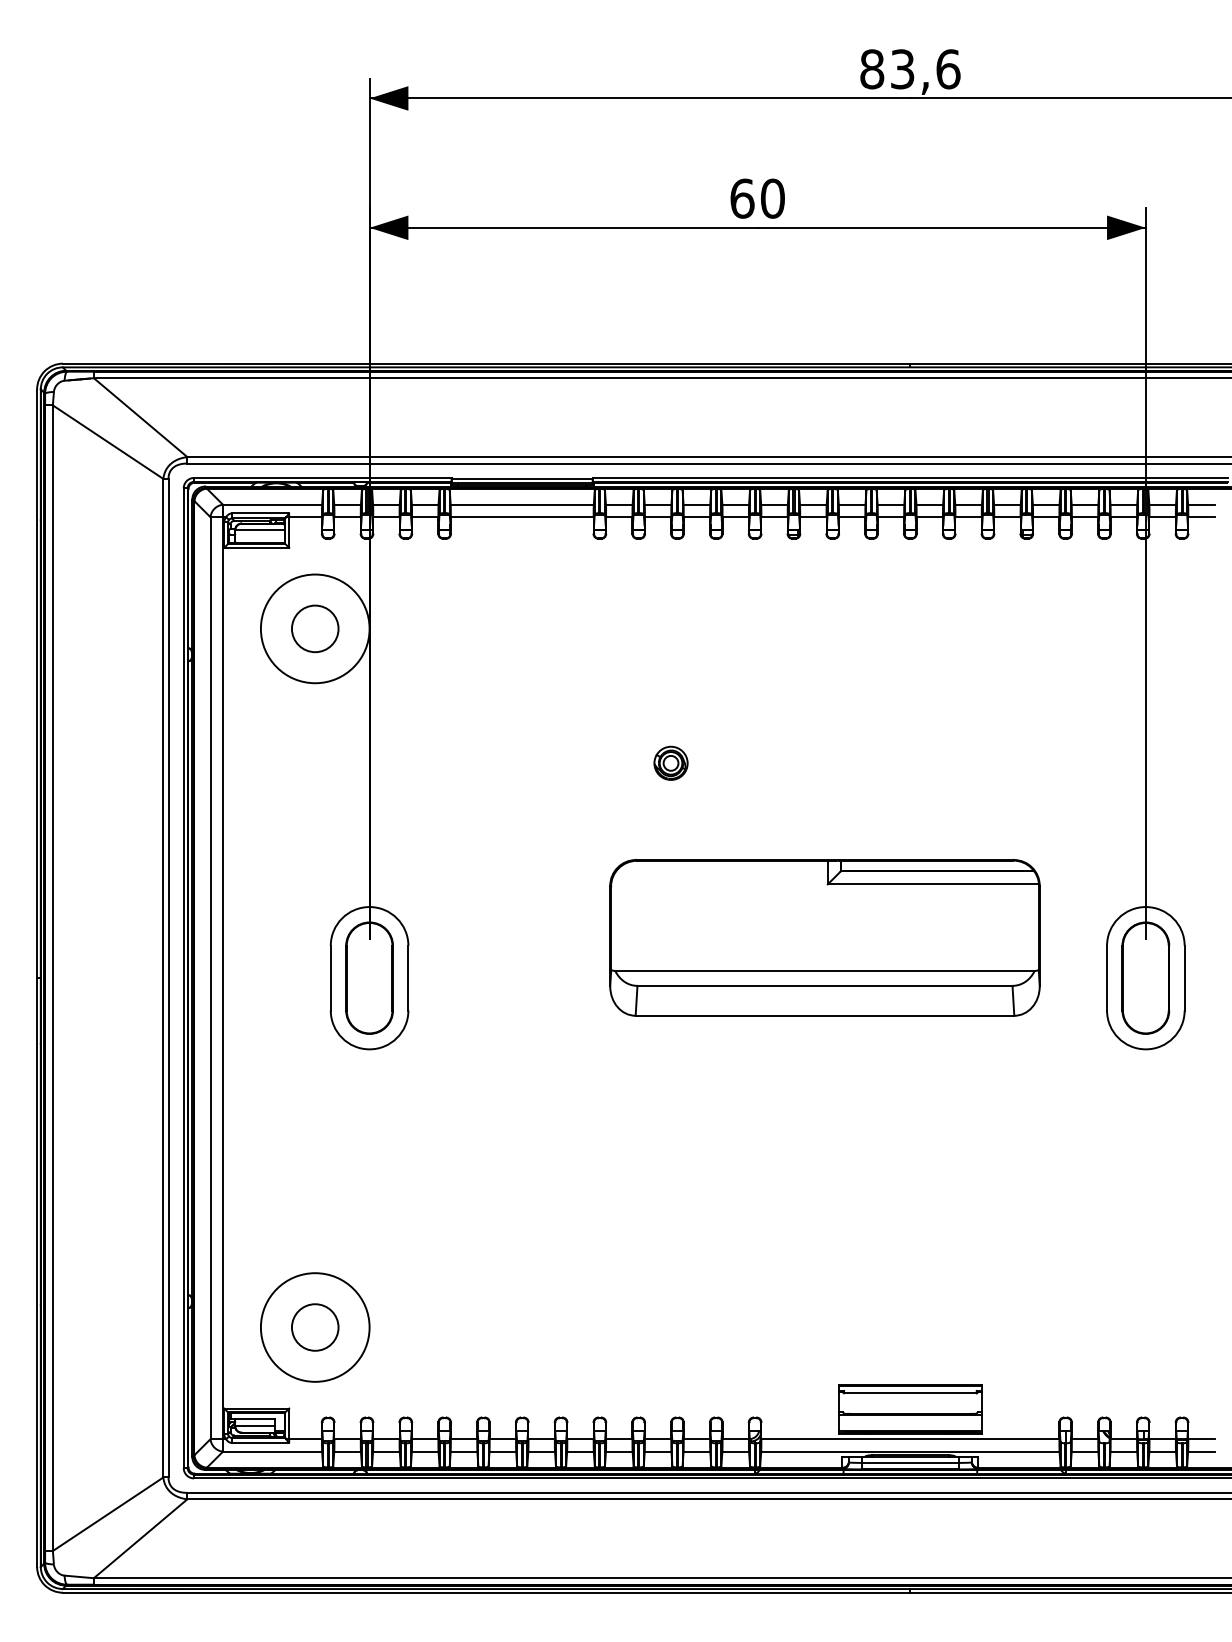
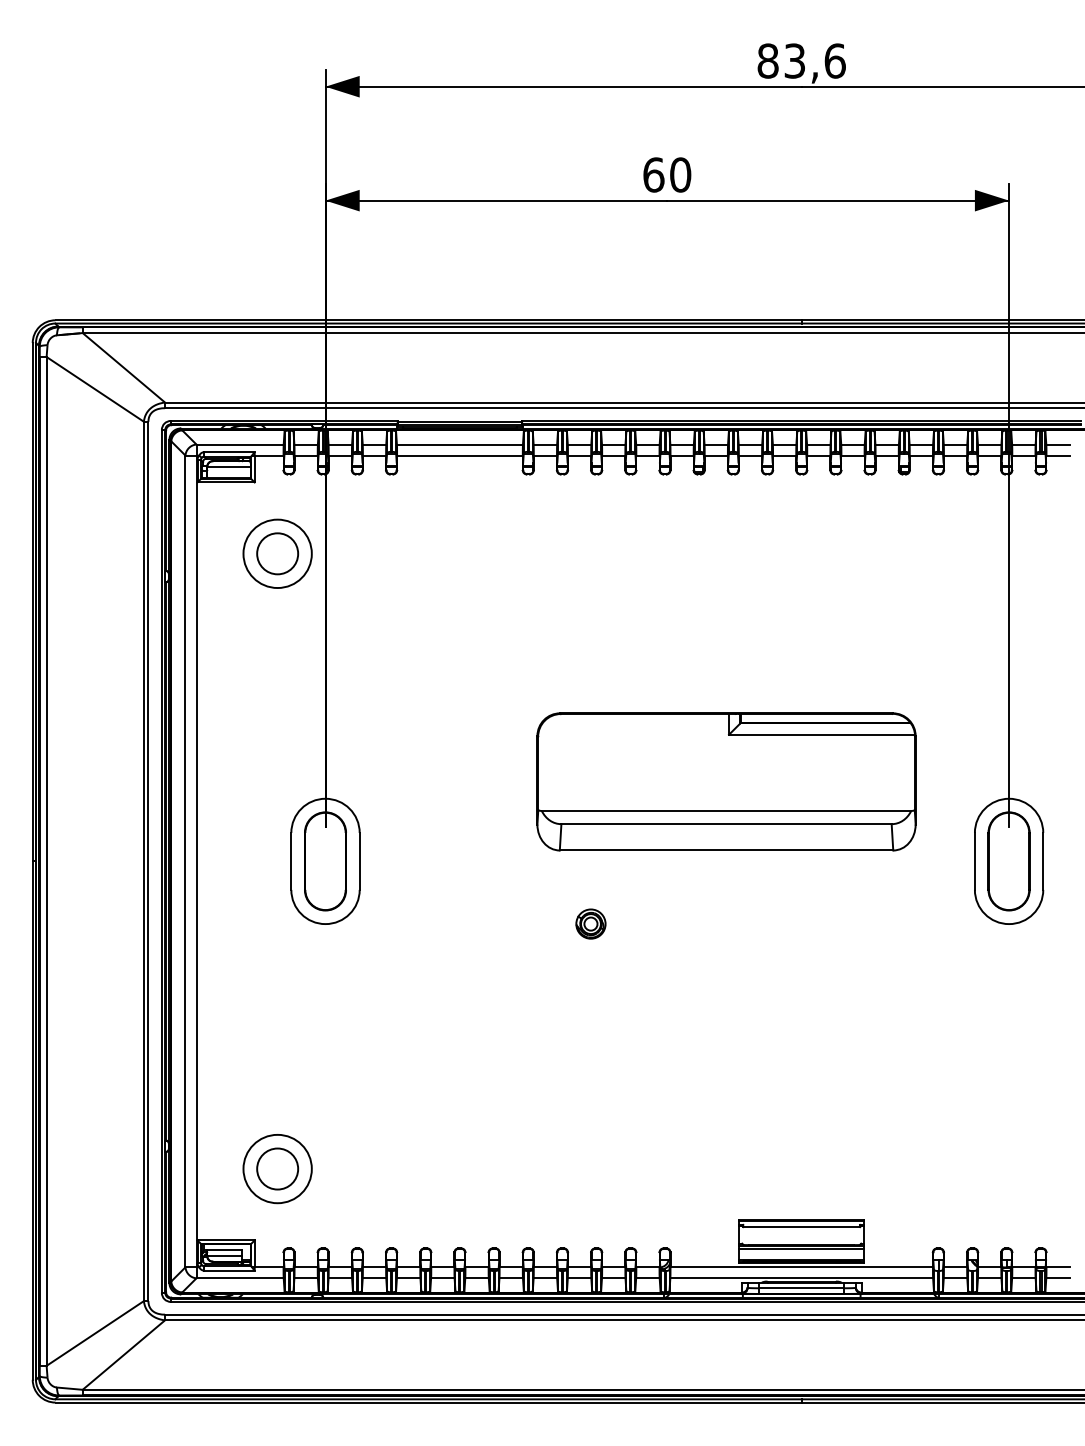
circle: (315, 628) -> (277, 553), size x0.71
part: (670, 762) -> (590, 923), moved
part: (824, 937) -> (726, 781), moved
circle: (315, 1327) -> (277, 1169), size x0.71
line: (910, 1418) -> (801, 1249), added

